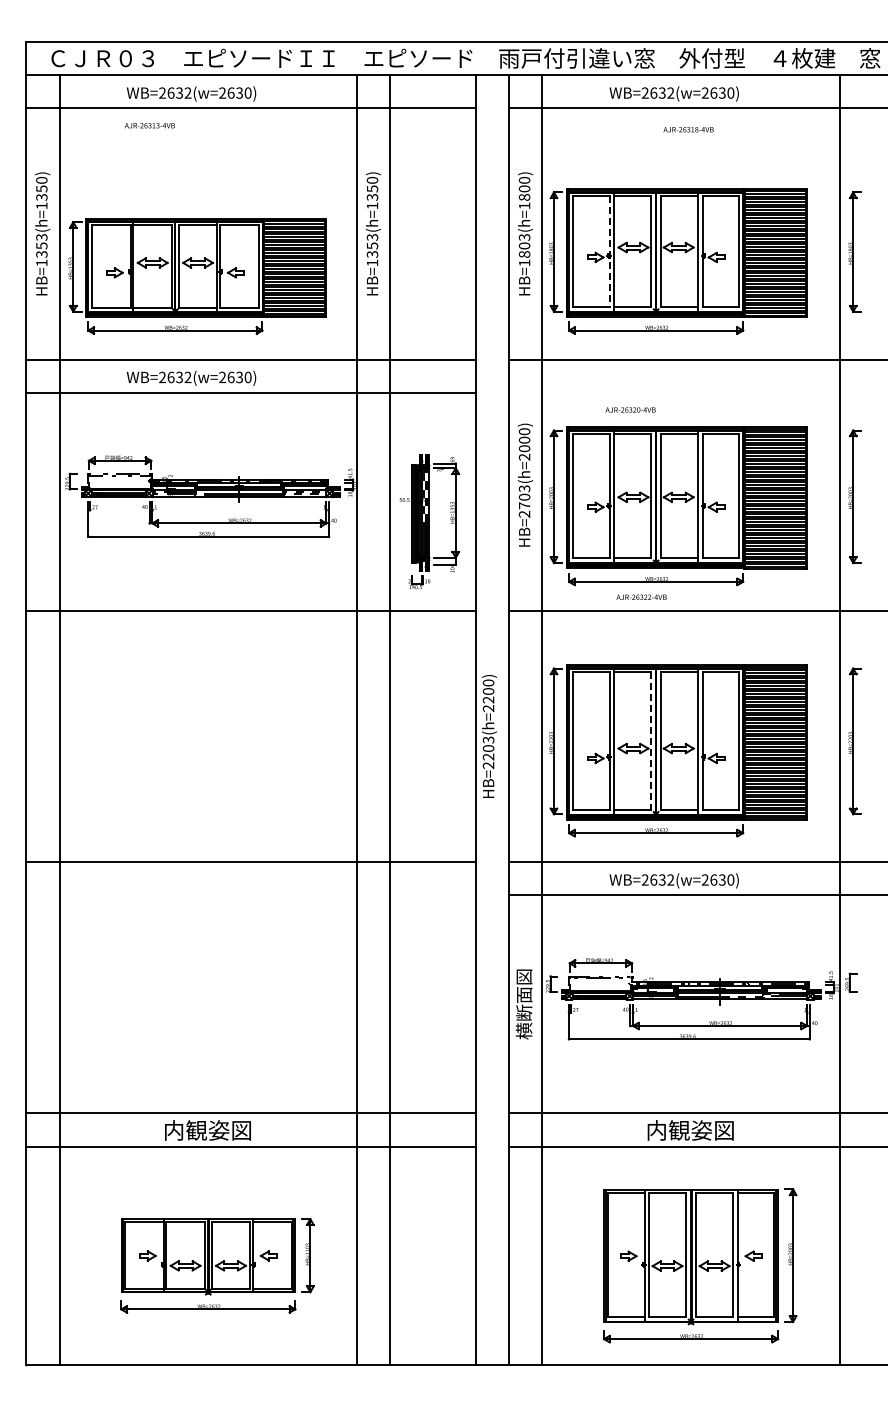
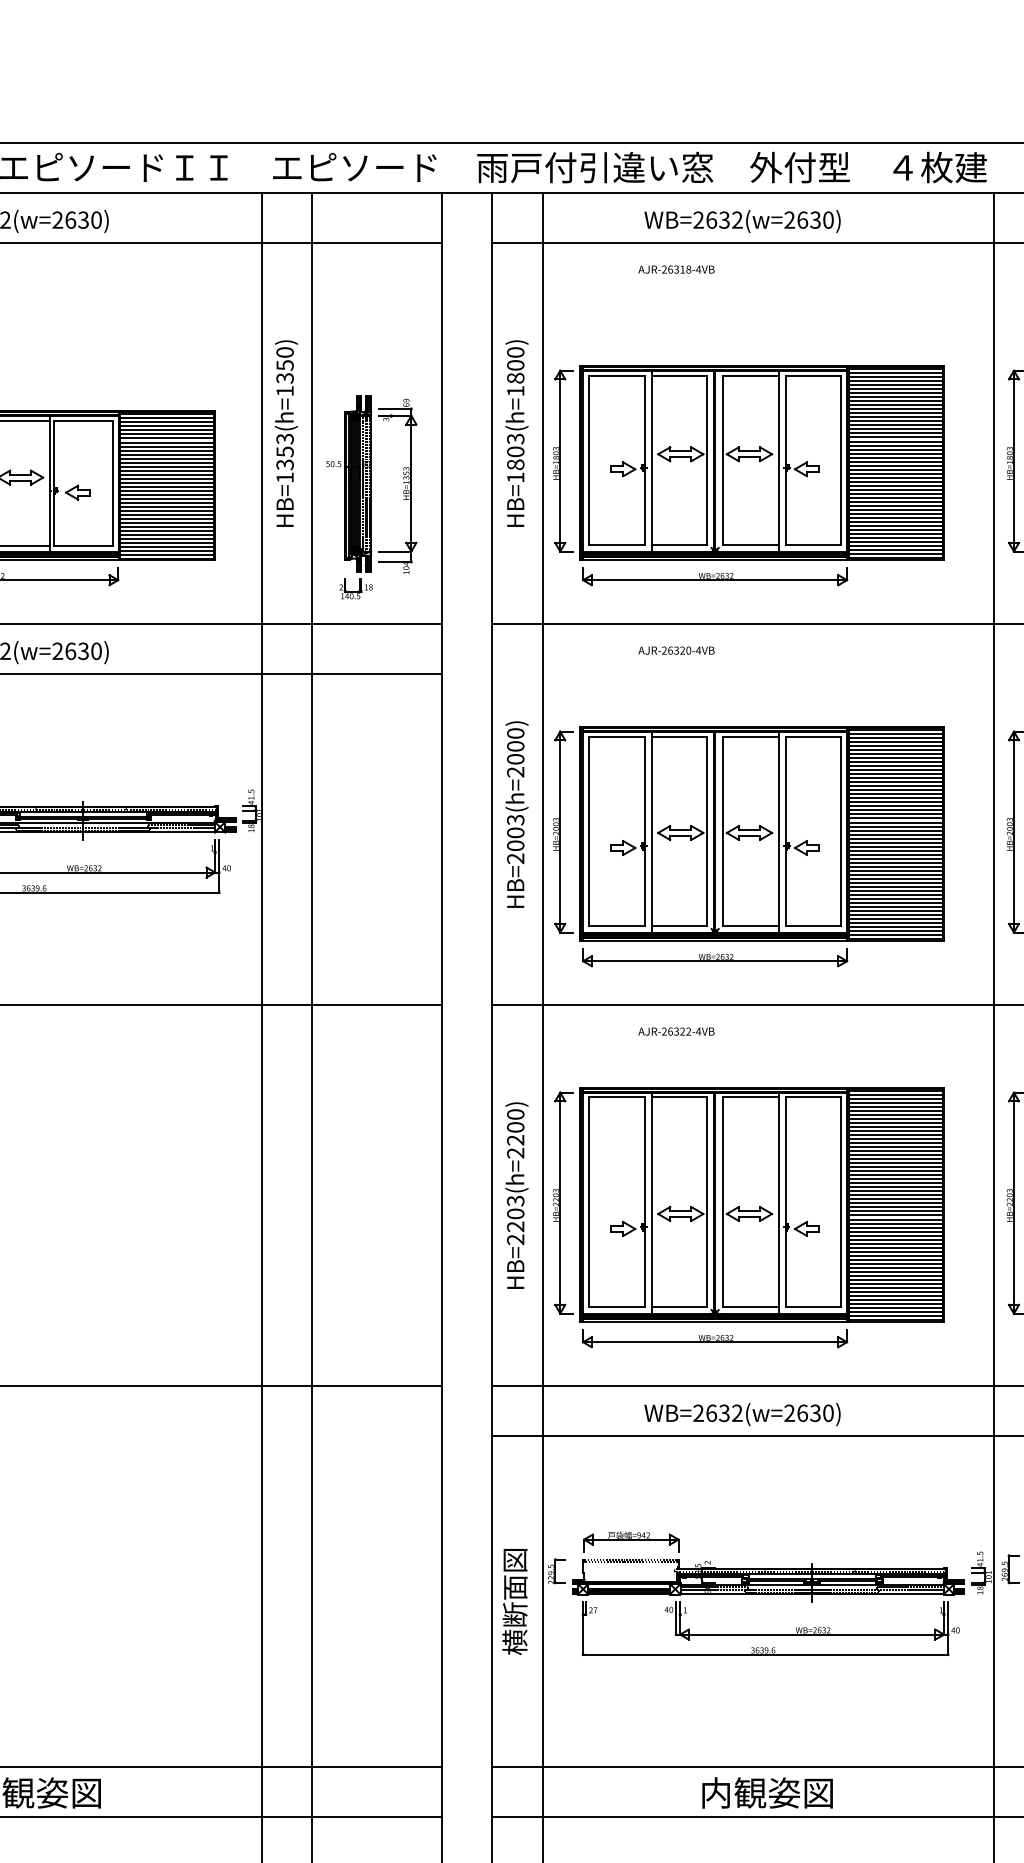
text: (688, 129) -> (676, 269), moved
line: (609, 251) -> (644, 460), dashed -> solid
text: (630, 409) -> (676, 649), moved
text: (524, 505) -> (515, 845), HB=2703(h=2000) -> HB=2003(h=2000)
part: (429, 521) -> (371, 496), moved
text: (641, 596) -> (676, 1030), moved
text: (489, 736) -> (517, 1195), moved
line: (651, 741) -> (708, 1203), dashed -> solid

